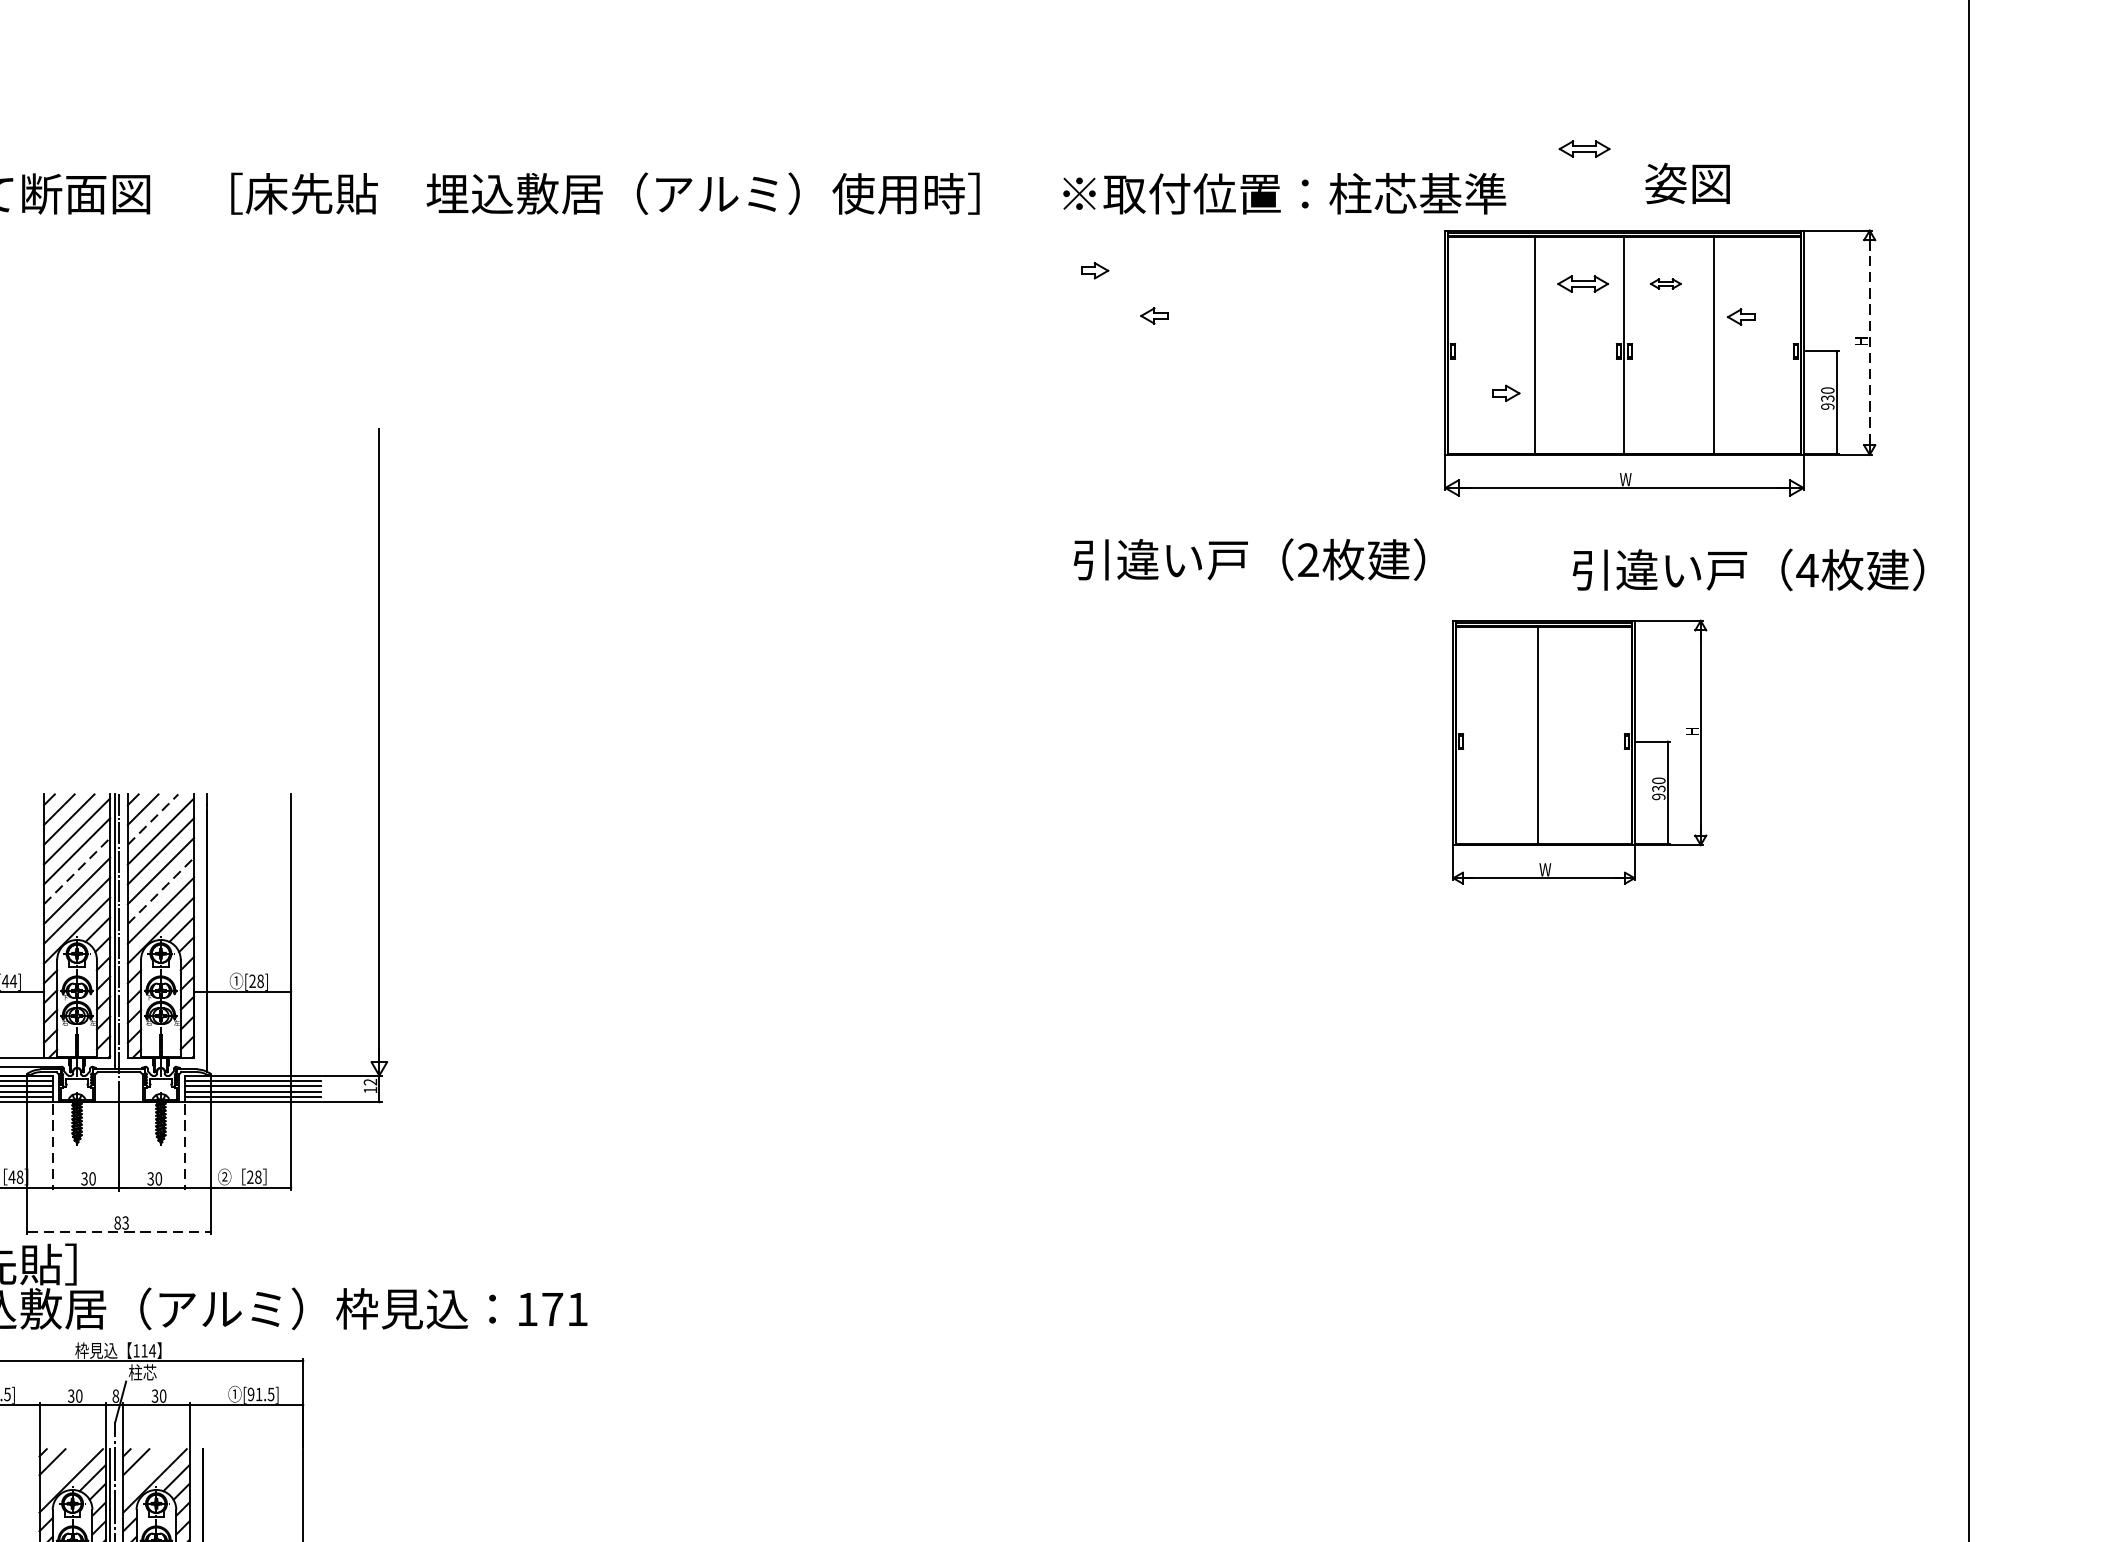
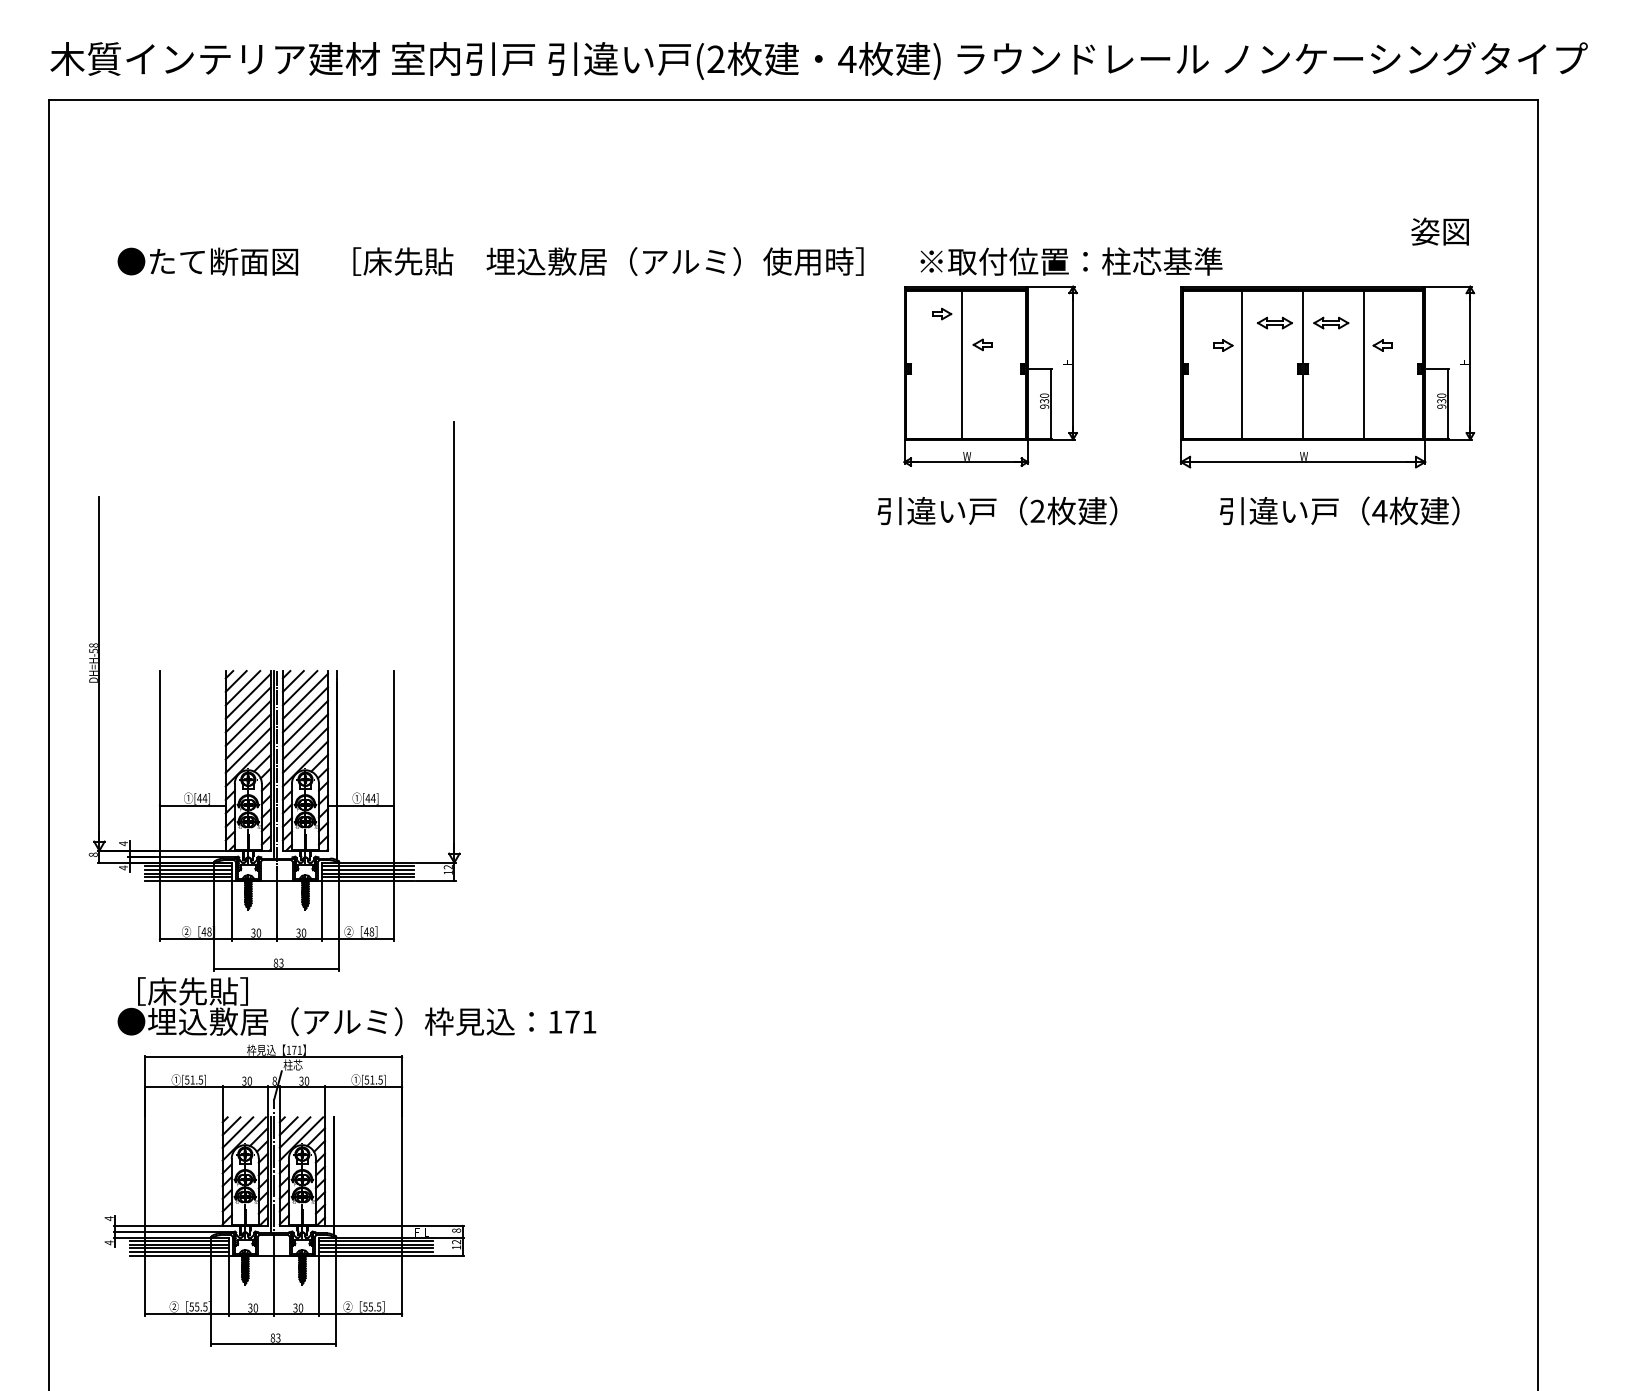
part: (1583, 148) -> (1275, 230), removed
text: (1686, 183) -> (1439, 231), moved
part: (1666, 283) -> (1331, 322), size x1.67
line: (1869, 343) -> (1470, 363), dashed -> solid
part: (1506, 393) -> (1223, 345), moved
text: (1249, 558) -> (997, 510), moved
text: (1748, 569) -> (1339, 510), moved
part: (1579, 751) -> (990, 375), moved
line: (153, 818) -> (300, 687), dashed -> solid
line: (77, 871) -> (248, 723), dashed -> solid
line: (160, 890) -> (305, 736), dashed -> solid
text: (256, 979) -> (370, 797), [28] -> [44]
line: (52, 1147) -> (231, 911), dashed -> solid
line: (185, 1147) -> (322, 911), dashed -> solid
text: (250, 1176) -> (366, 931), 28 -> 48
line: (119, 1232) -> (277, 969), dashed -> solid
text: (149, 1349) -> (297, 1049), 114 -> 171
text: (250, 1393) -> (366, 1079), [91.5] -> [51.5]
line: (61, 1471) -> (237, 1132), added
line: (144, 1471) -> (294, 1132), added

